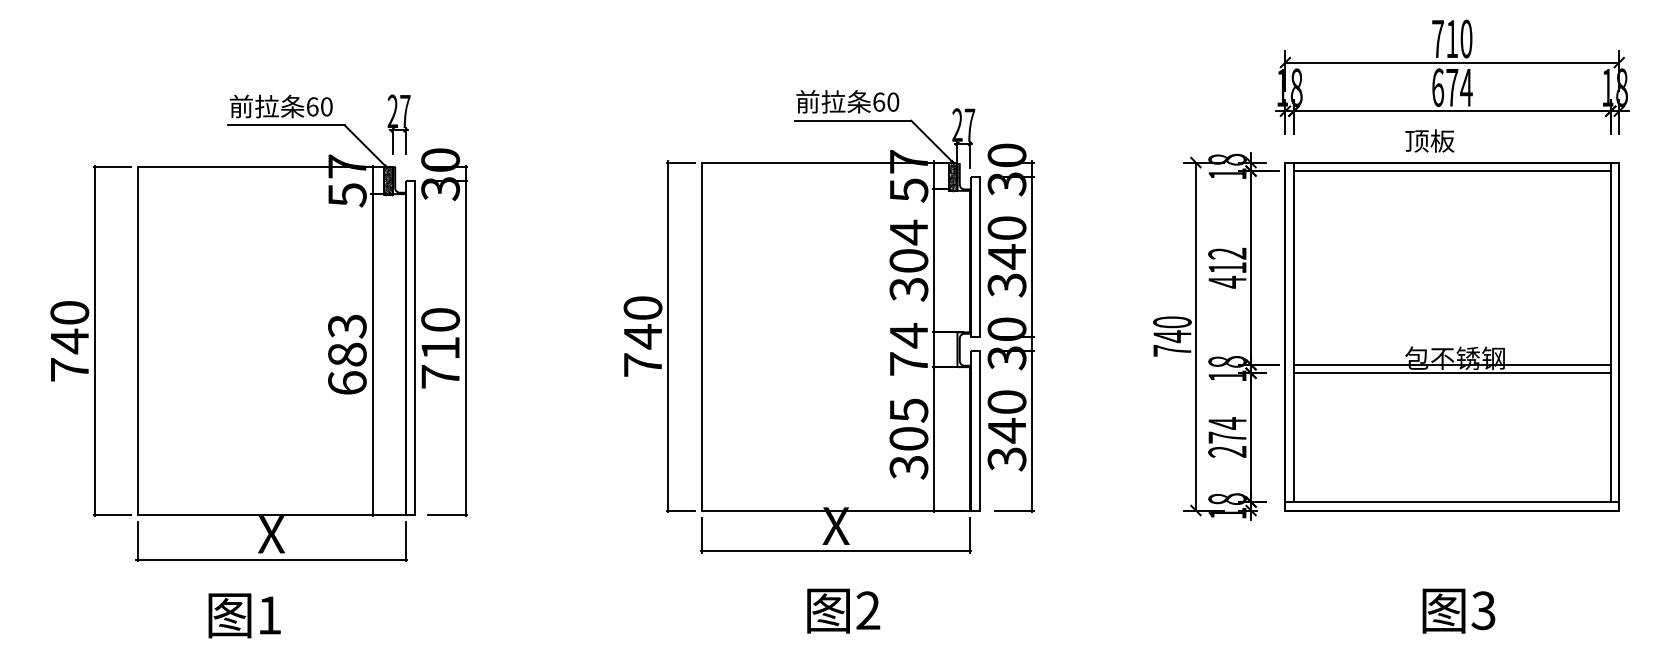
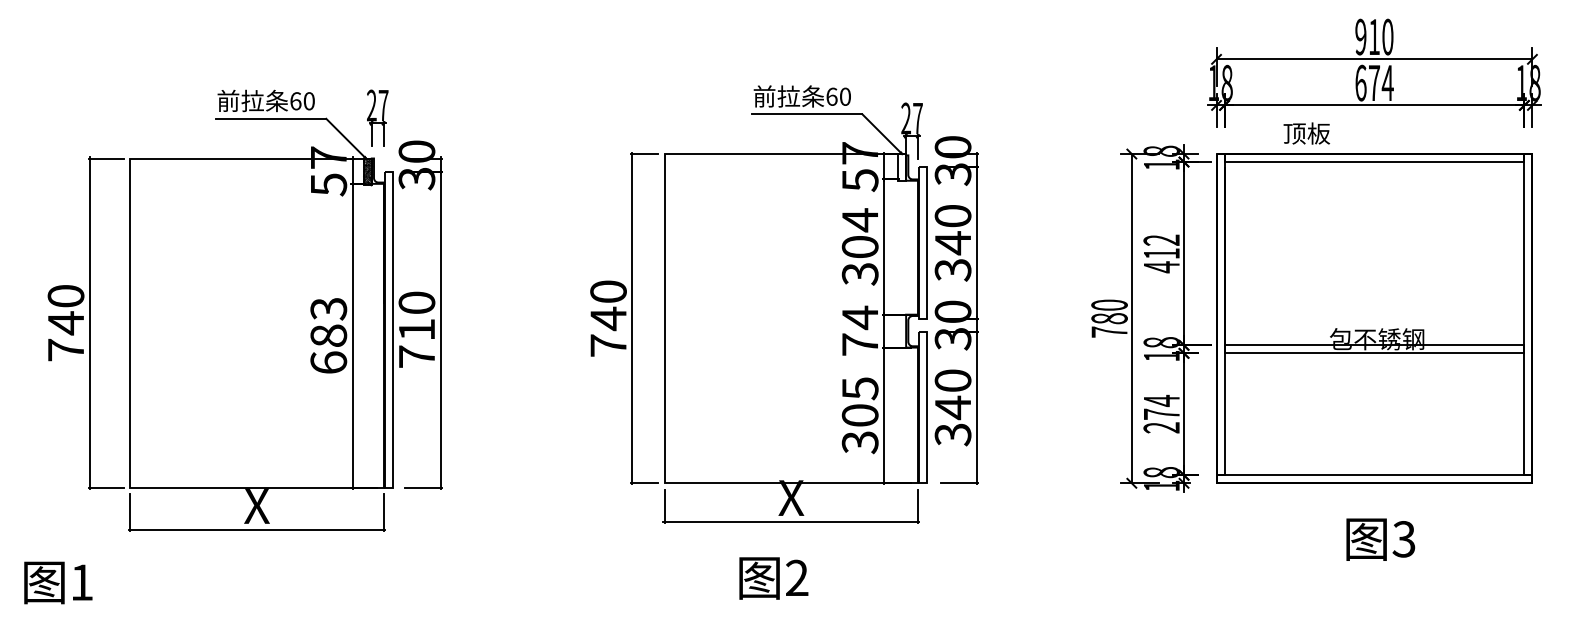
text: (1437, 38) -> (1360, 36), 710 -> 910
text: (1429, 140) -> (1306, 133), moved
hatch: (952, 176) -> (901, 167), removed
text: (1172, 336) -> (1109, 318), 740 -> 780
text: (843, 610) -> (773, 577), moved
text: (1458, 610) -> (1380, 539), moved
text: (244, 615) -> (58, 582), moved

